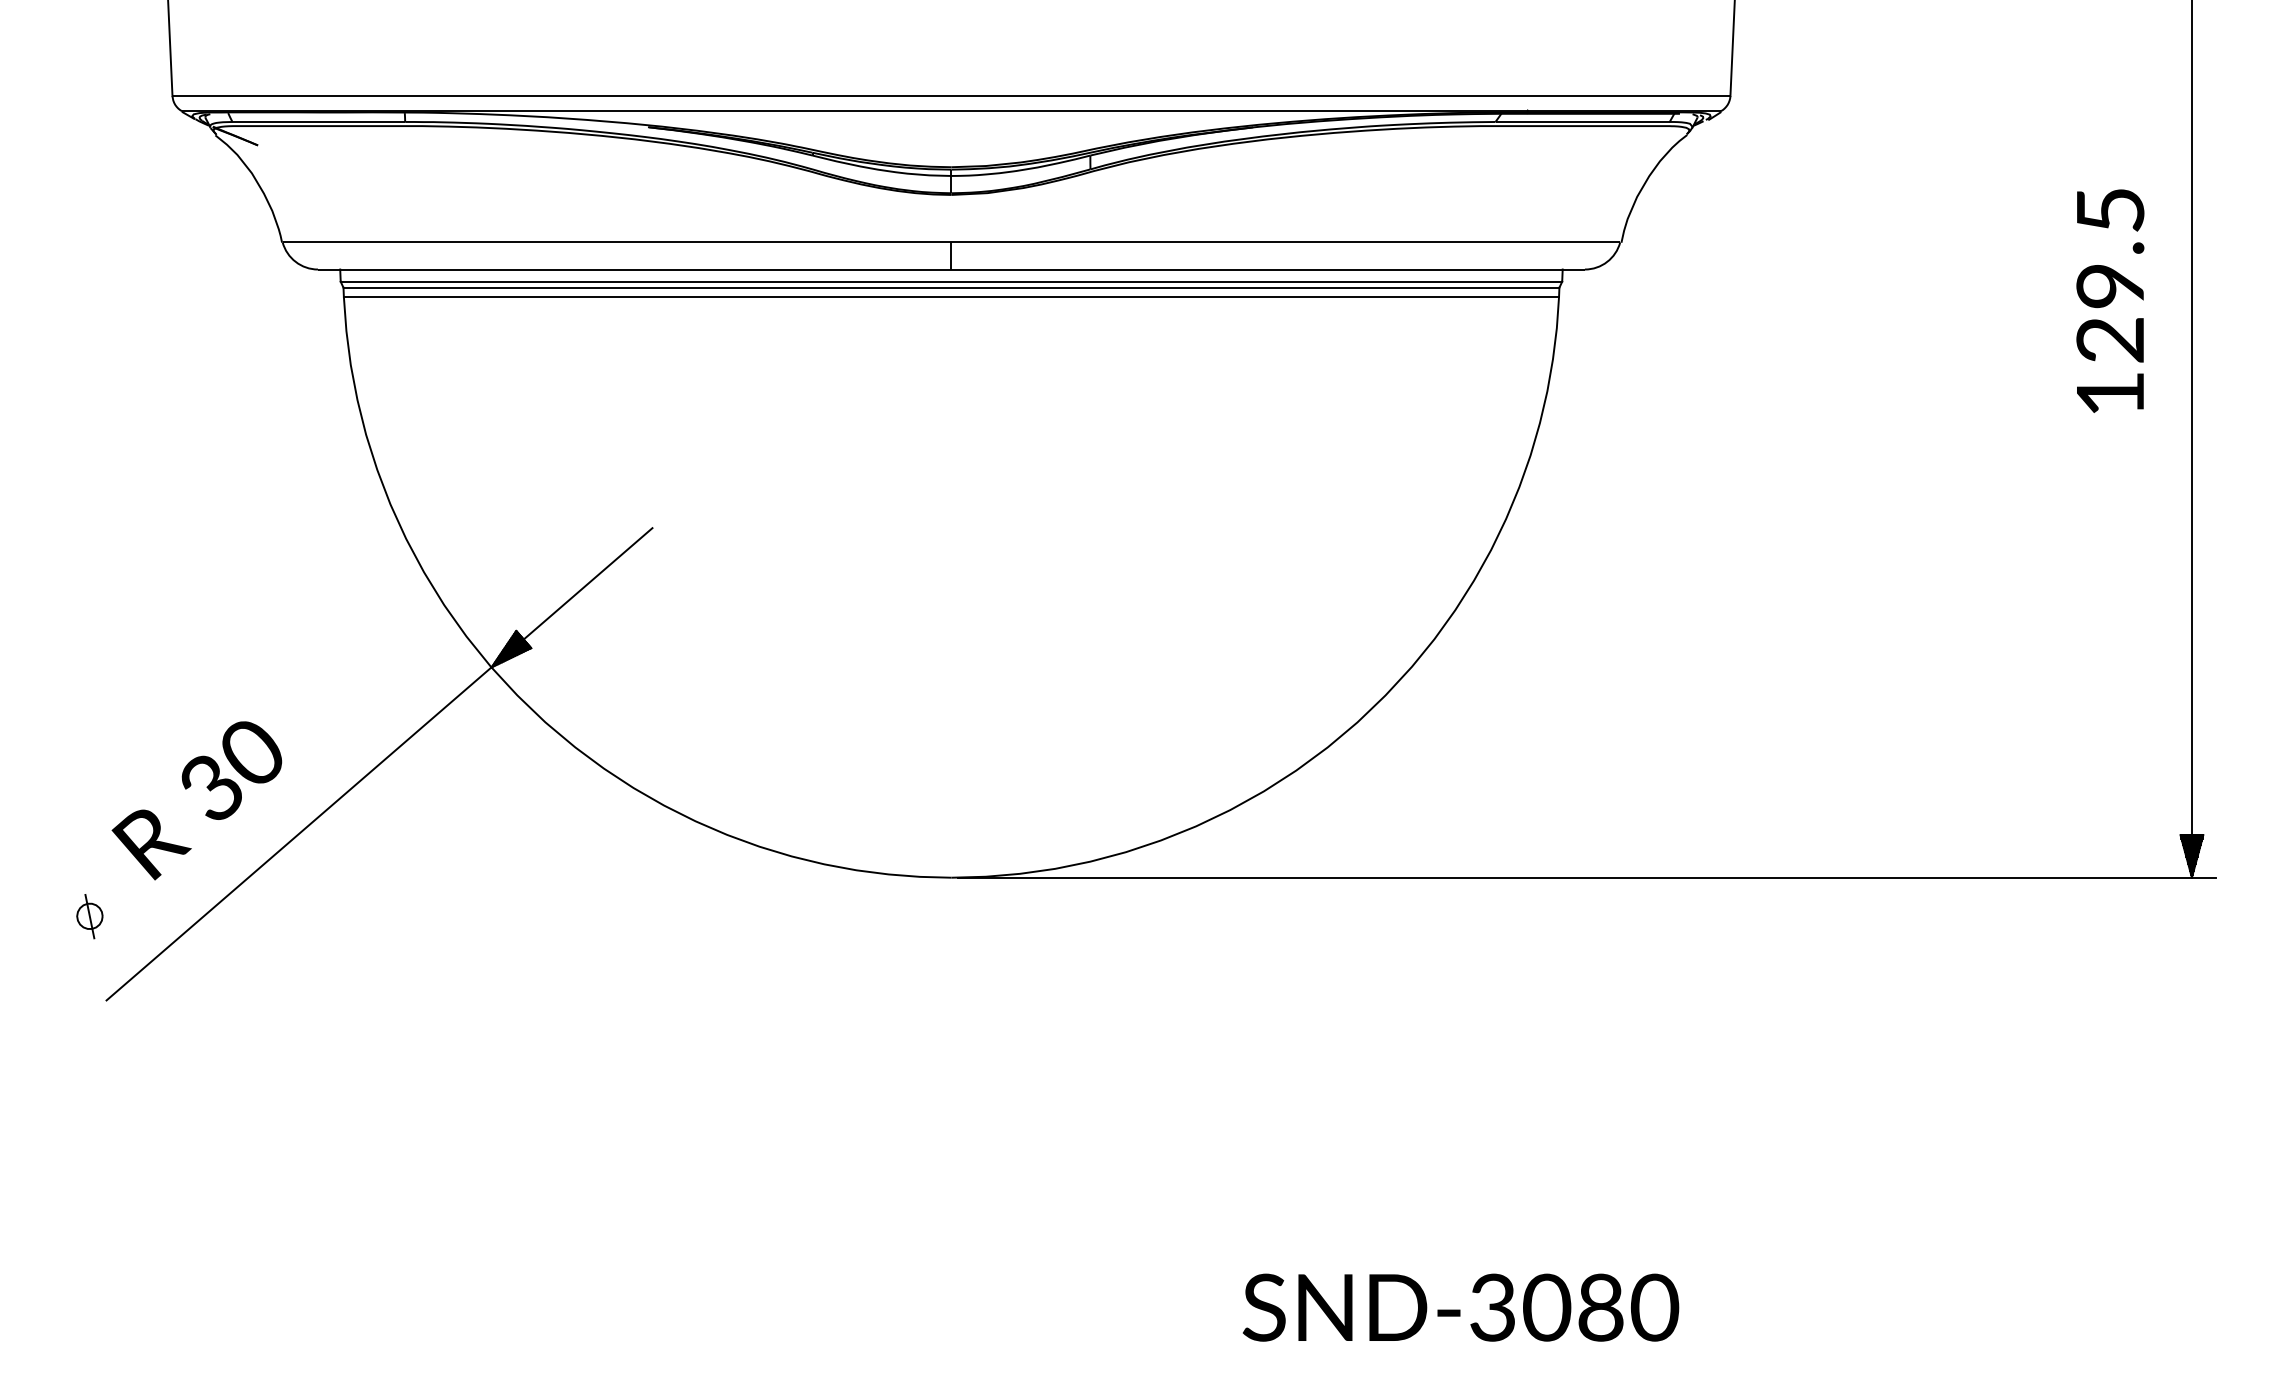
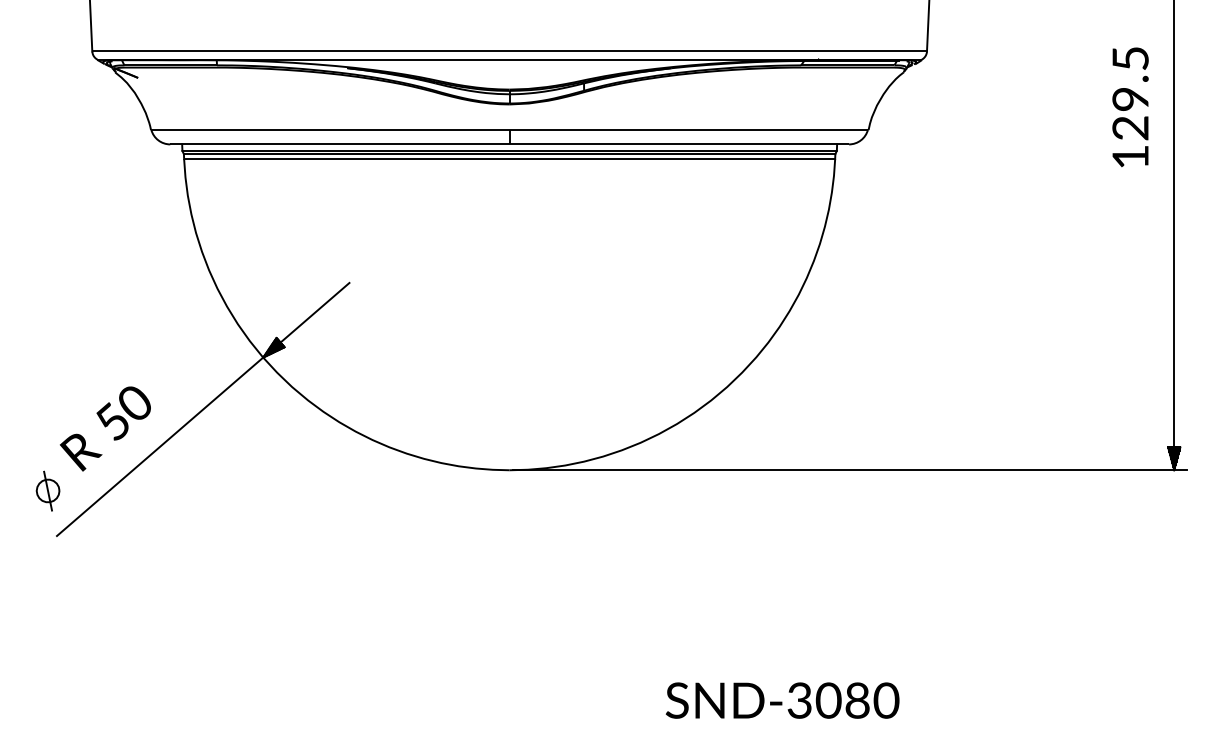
text: (2110, 301) -> (1130, 107), moved
text: (210, 786) -> (112, 421), 30 -> 50
part: (88, 915) -> (47, 490), size x1.67

